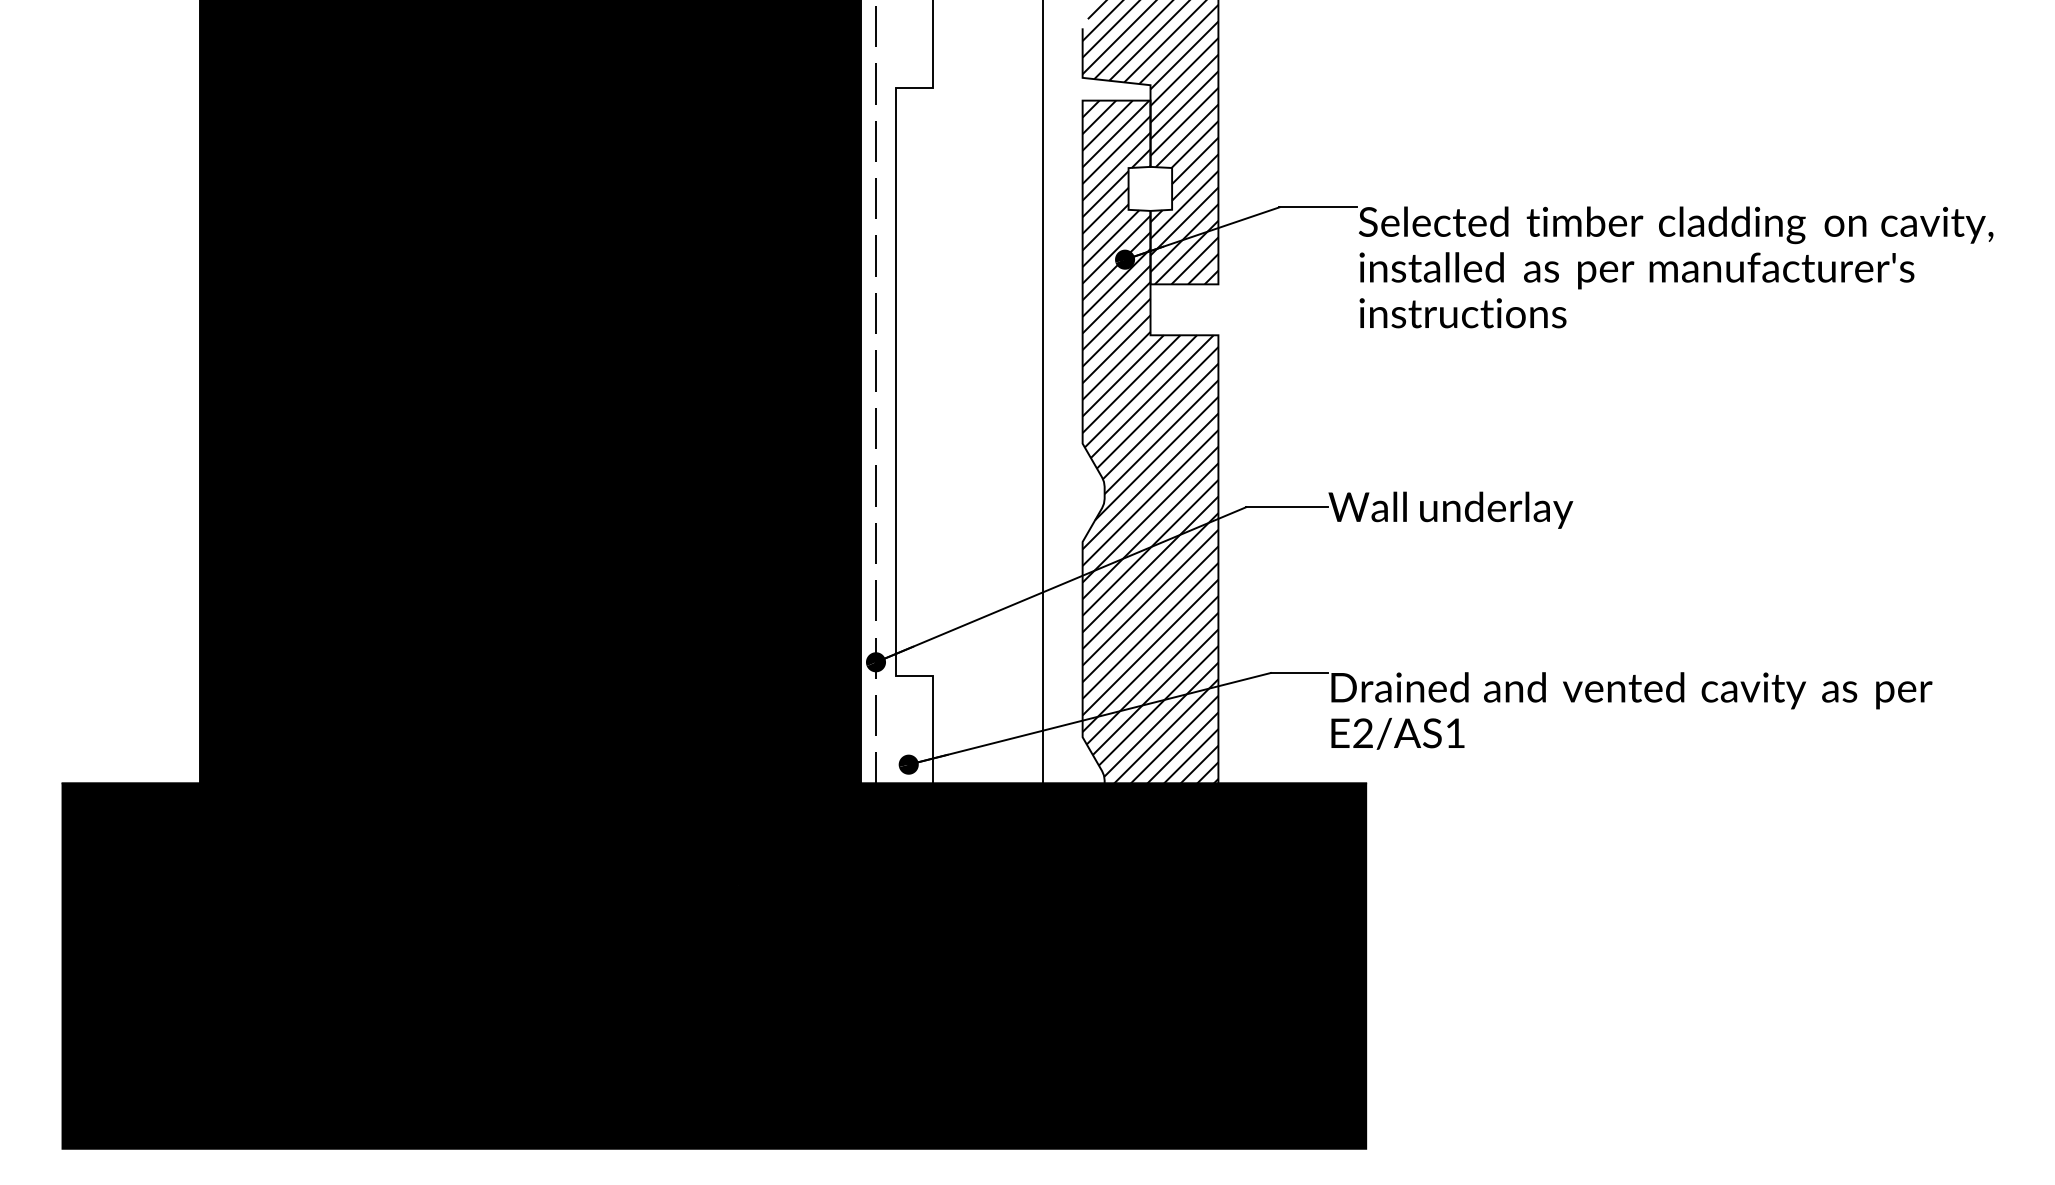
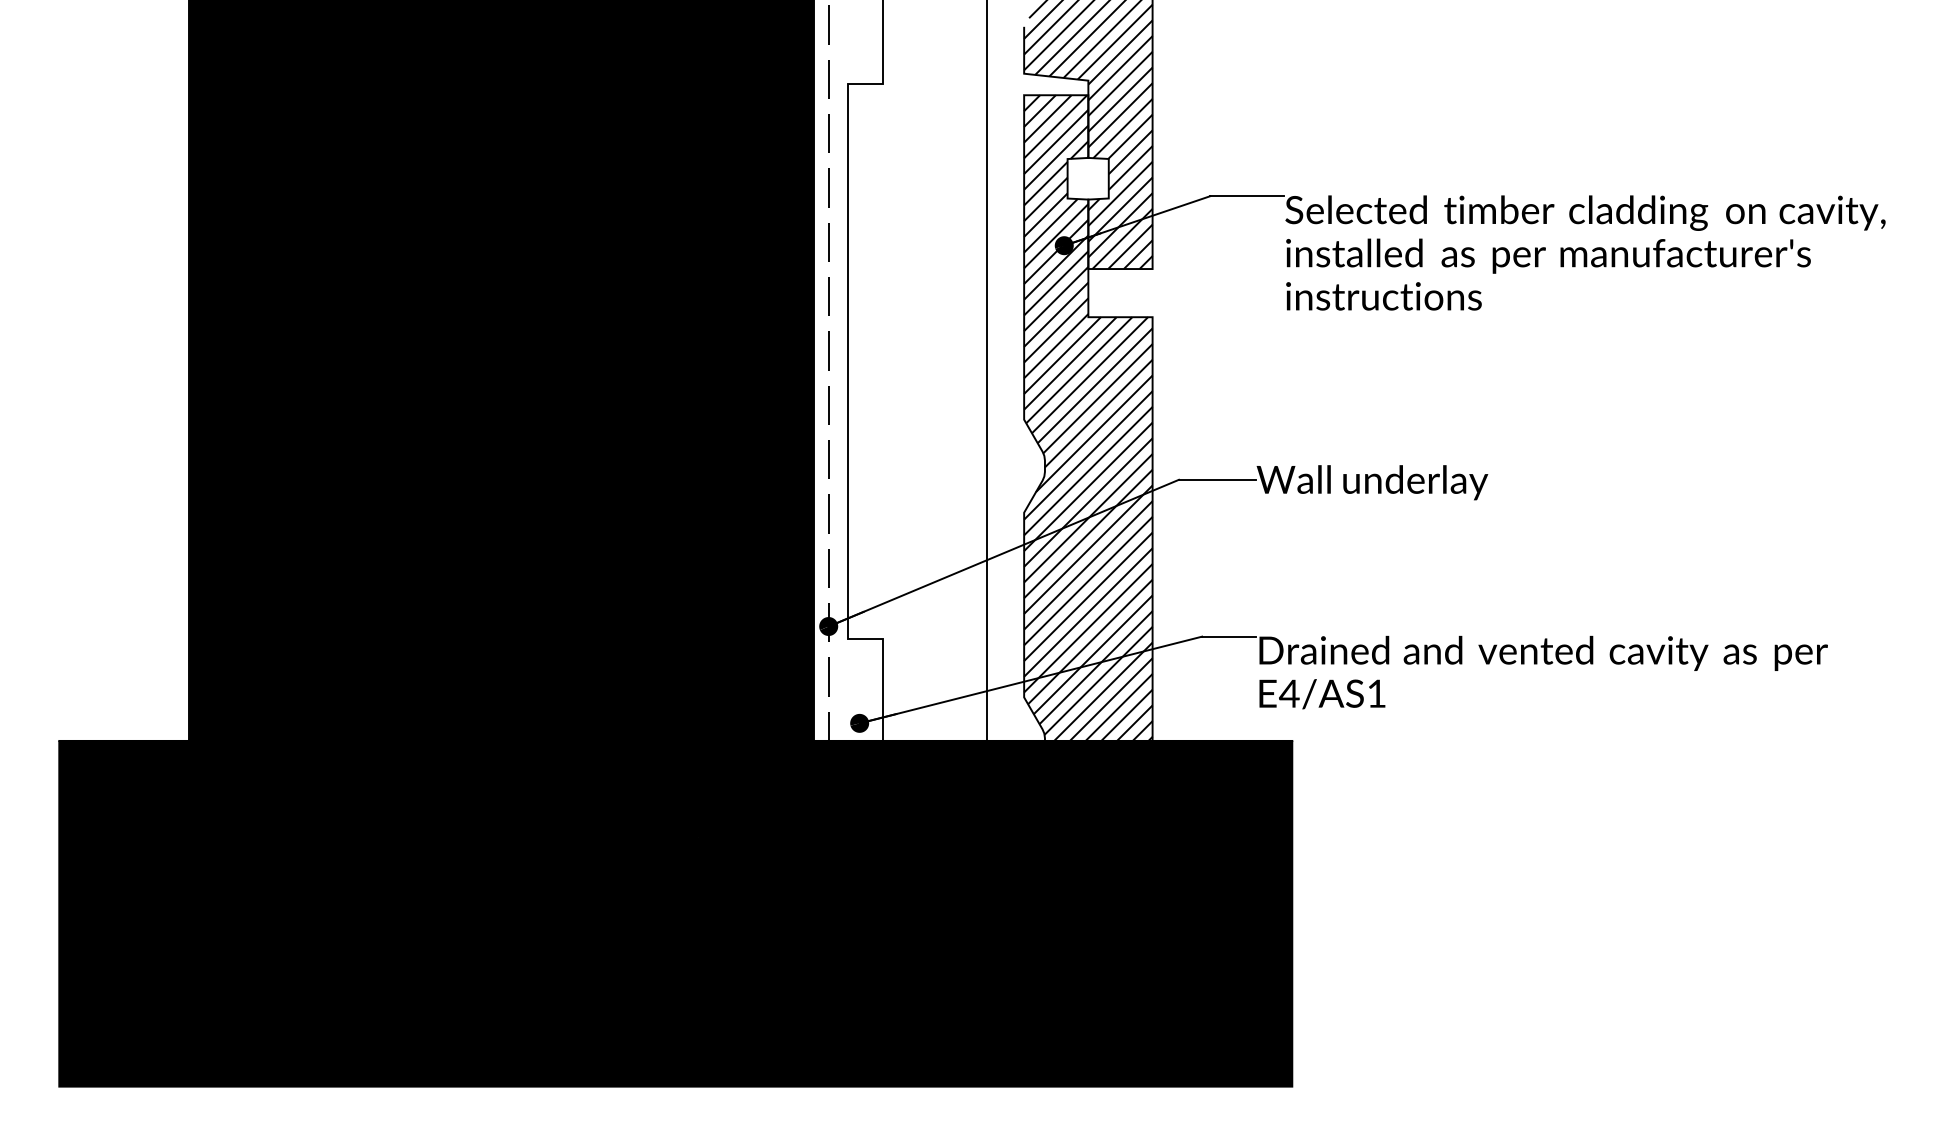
text: (1363, 733) -> (1289, 693), E2/AS1 -> E4/AS1

